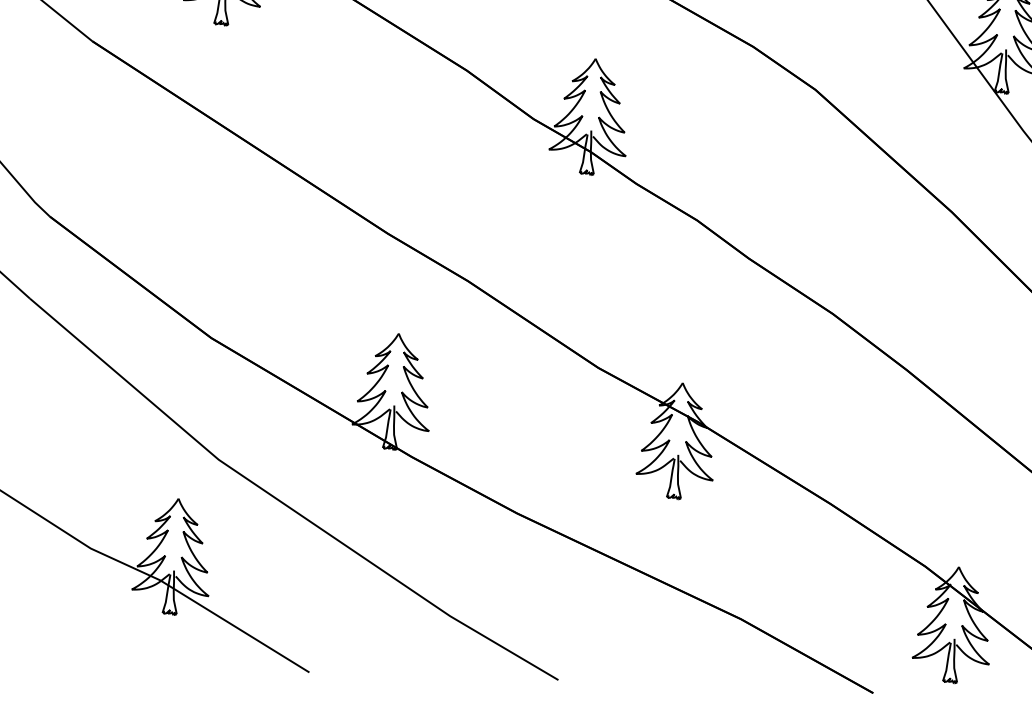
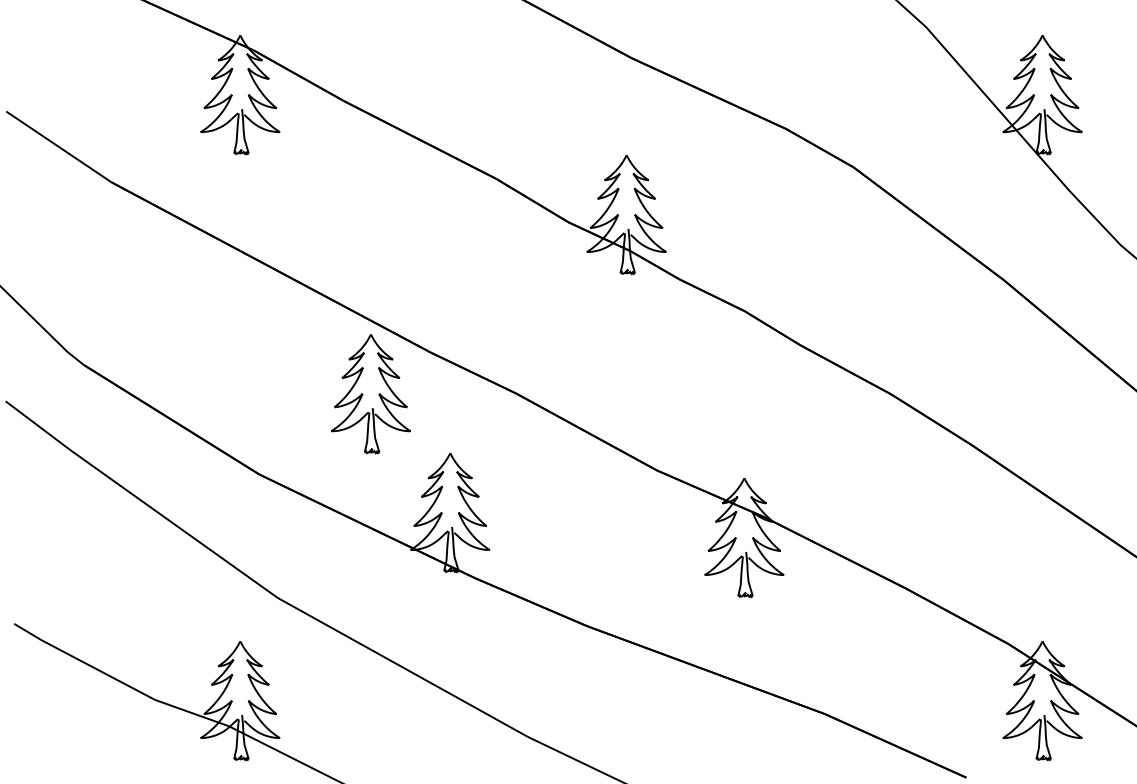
part: (326, 269) -> (370, 394), added

